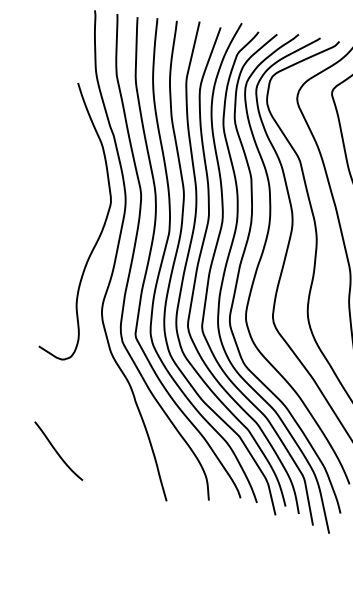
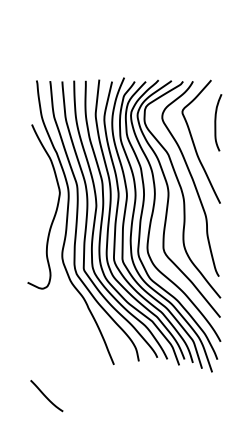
curve: (58, 451) -> (46, 396), moved

